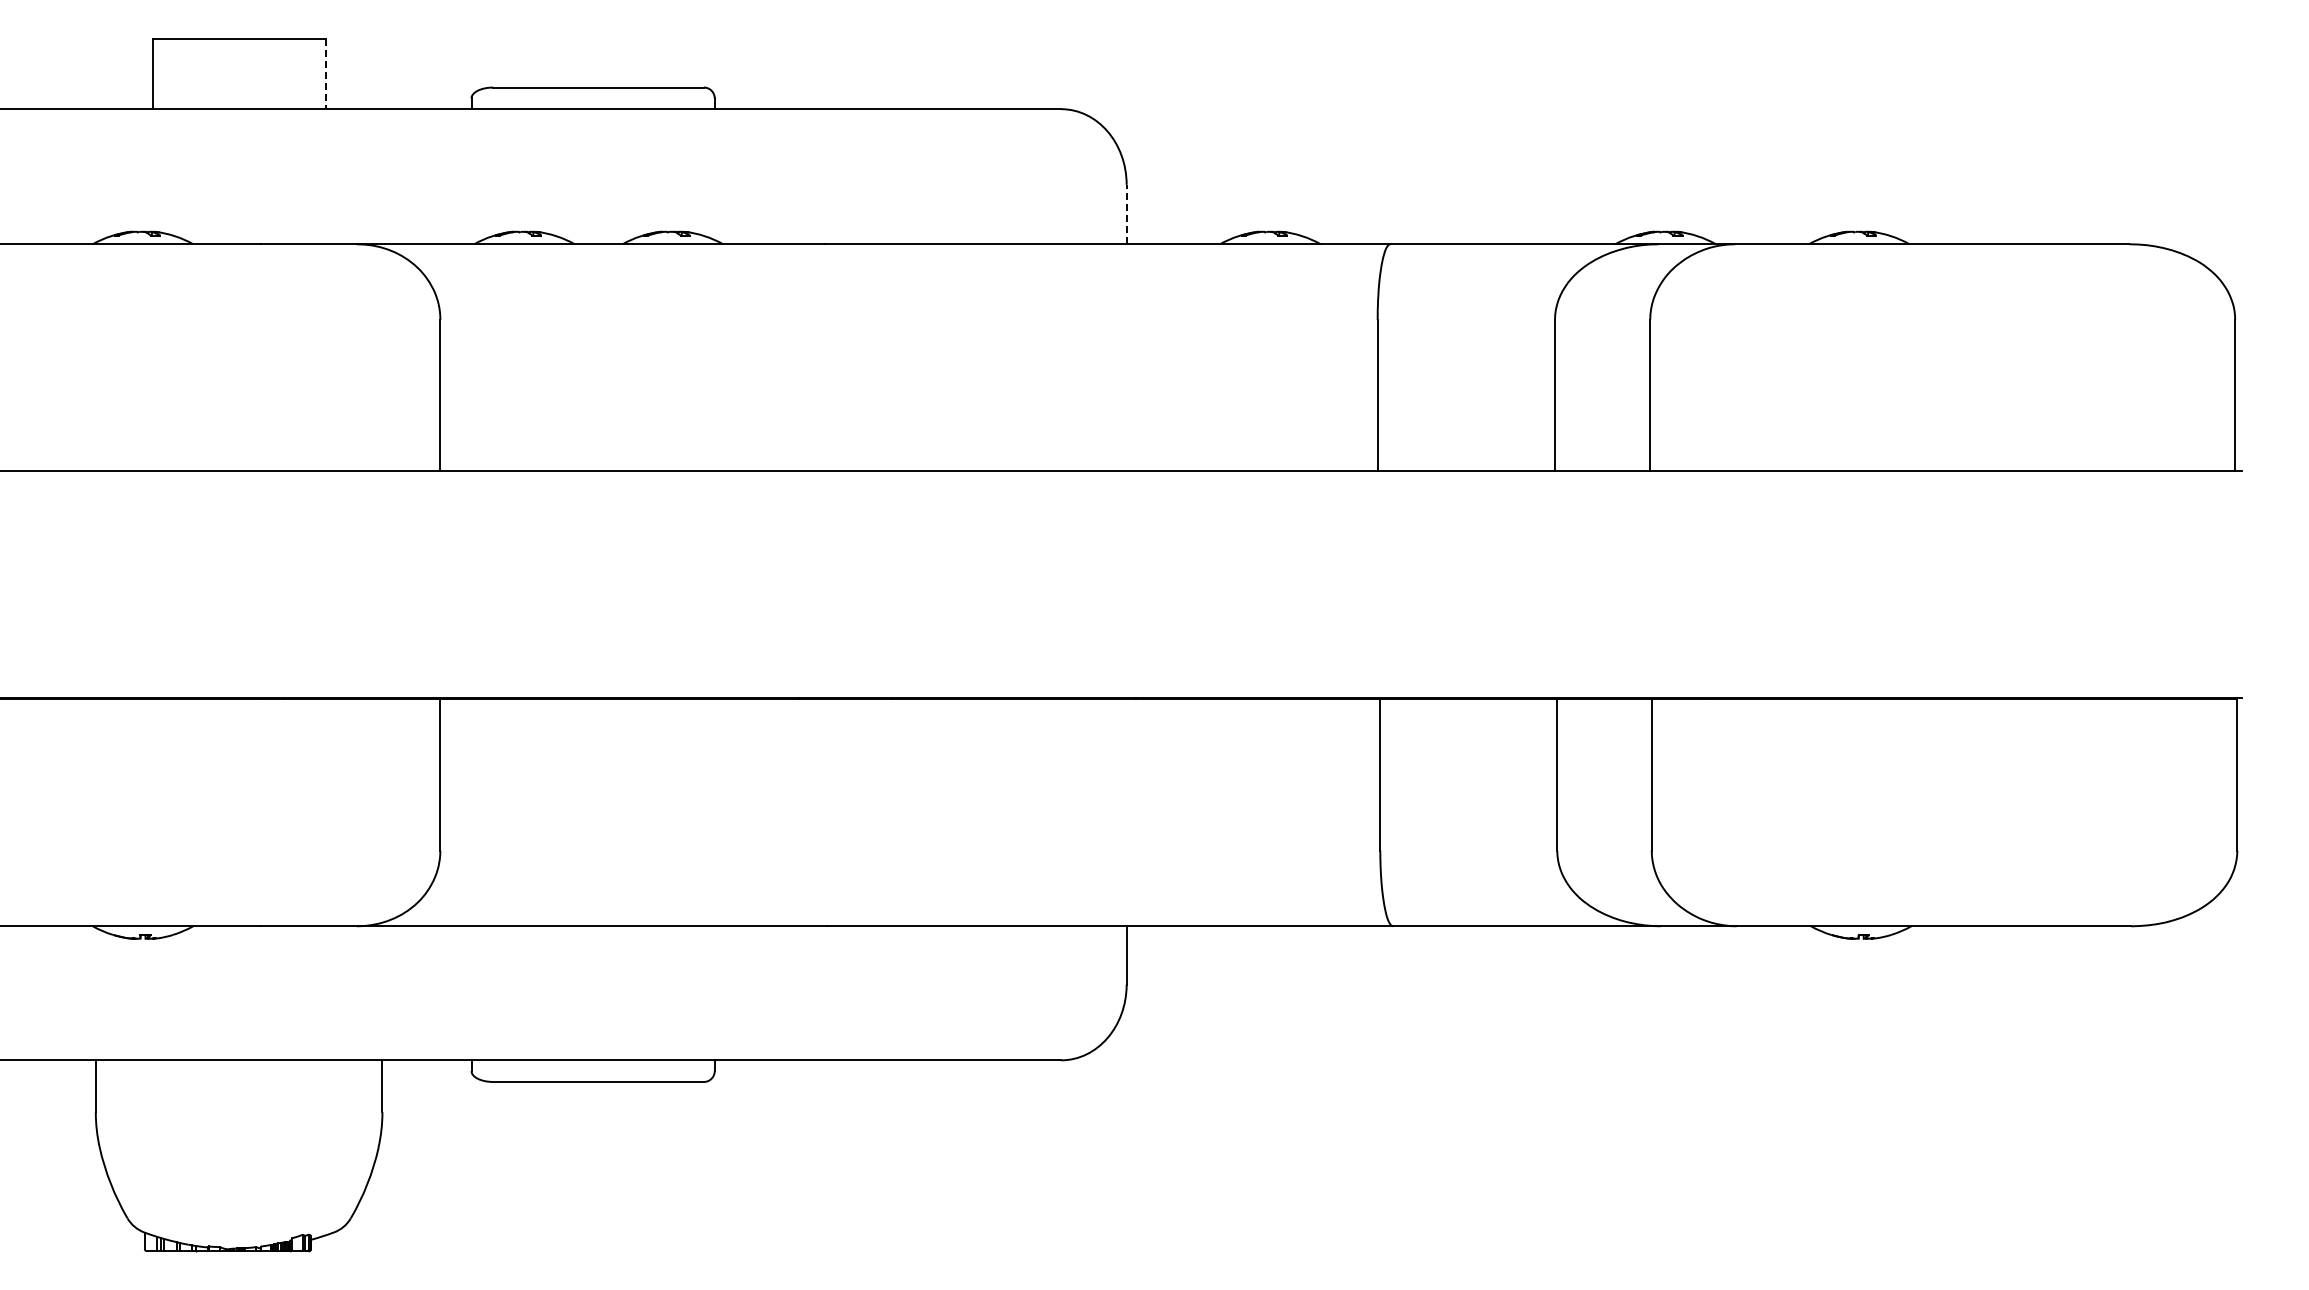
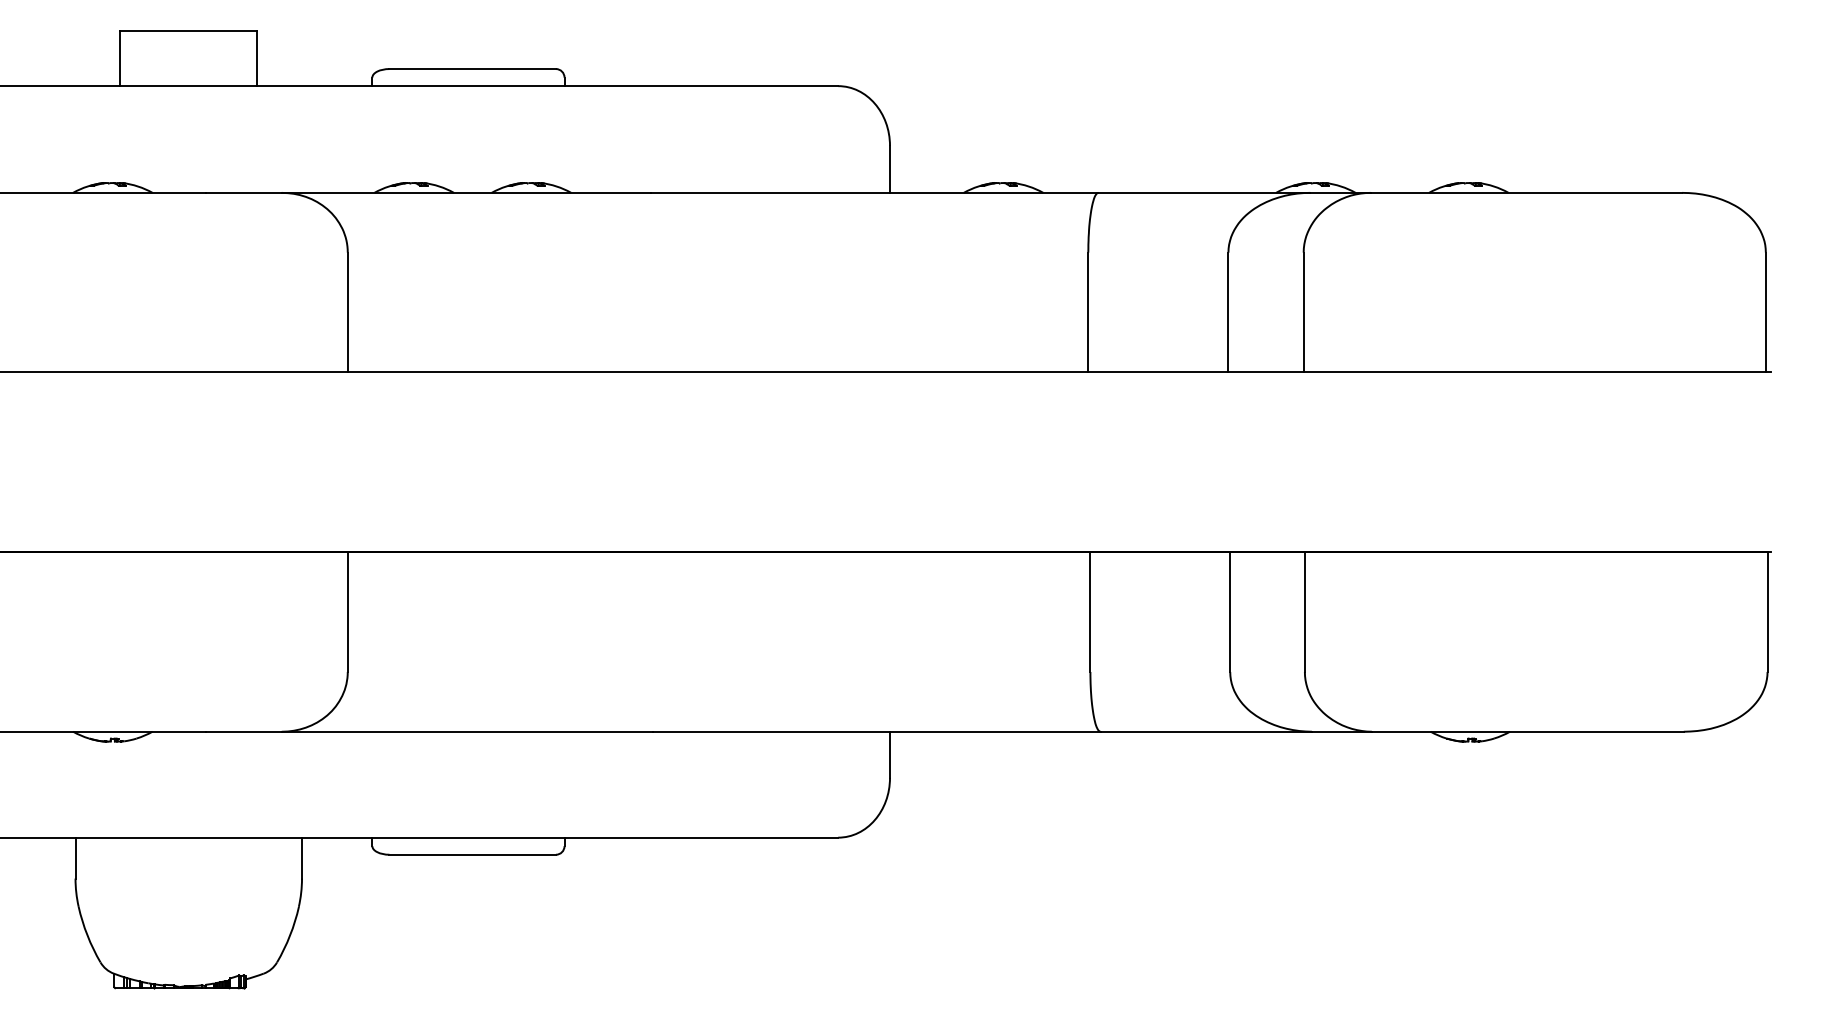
line: (325, 74) -> (257, 58), dashed -> solid
line: (1126, 214) -> (889, 169), dashed -> solid

